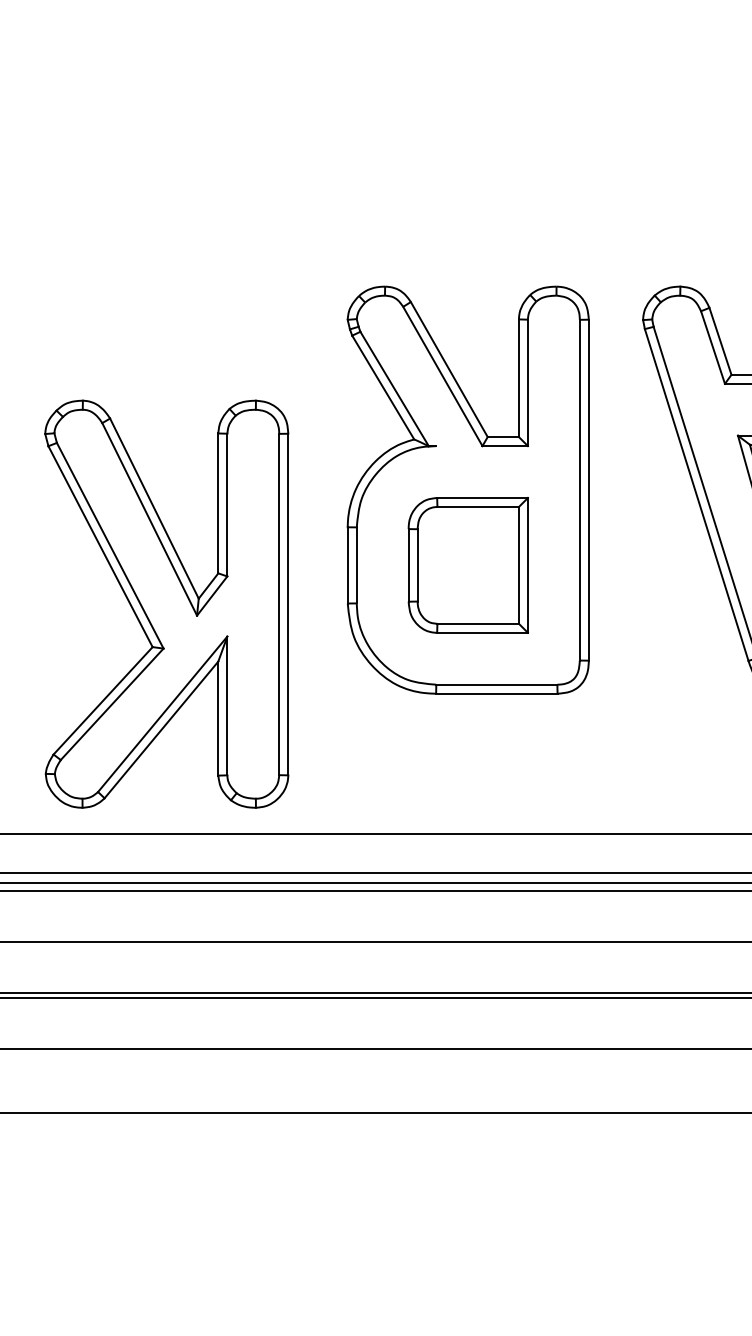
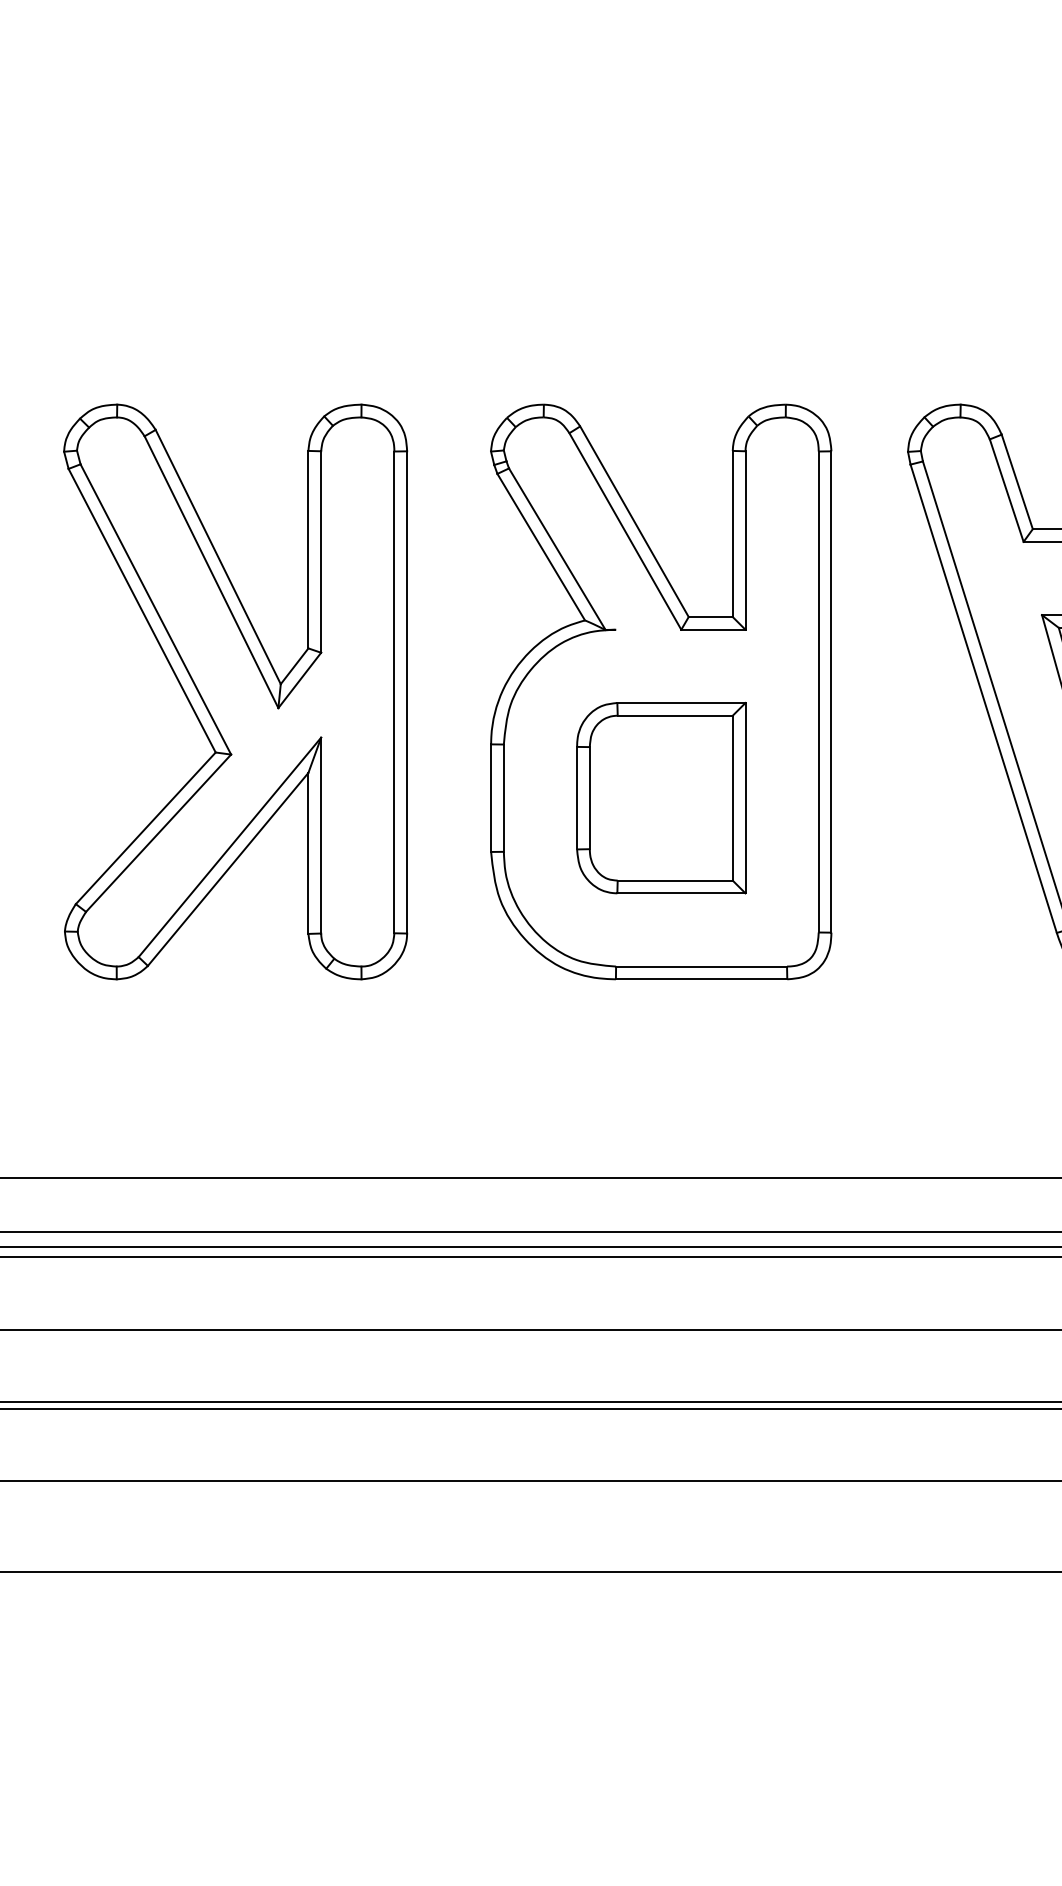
part: (166, 603) -> (235, 691), moved

